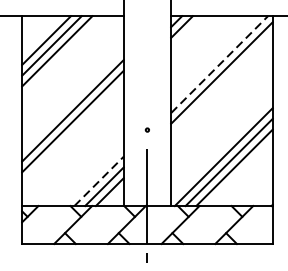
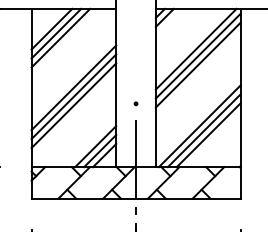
line: (219, 63) -> (196, 48), dashed -> solid
line: (221, 82) -> (197, 64), added
line: (72, 132) -> (73, 105), added
line: (100, 181) -> (96, 146), dashed -> solid

